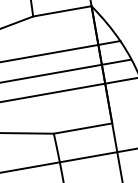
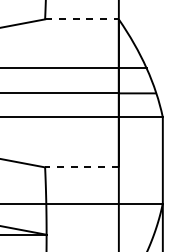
line: (61, 11) -> (81, 19), solid -> dashed
line: (82, 128) -> (81, 167), solid -> dashed

